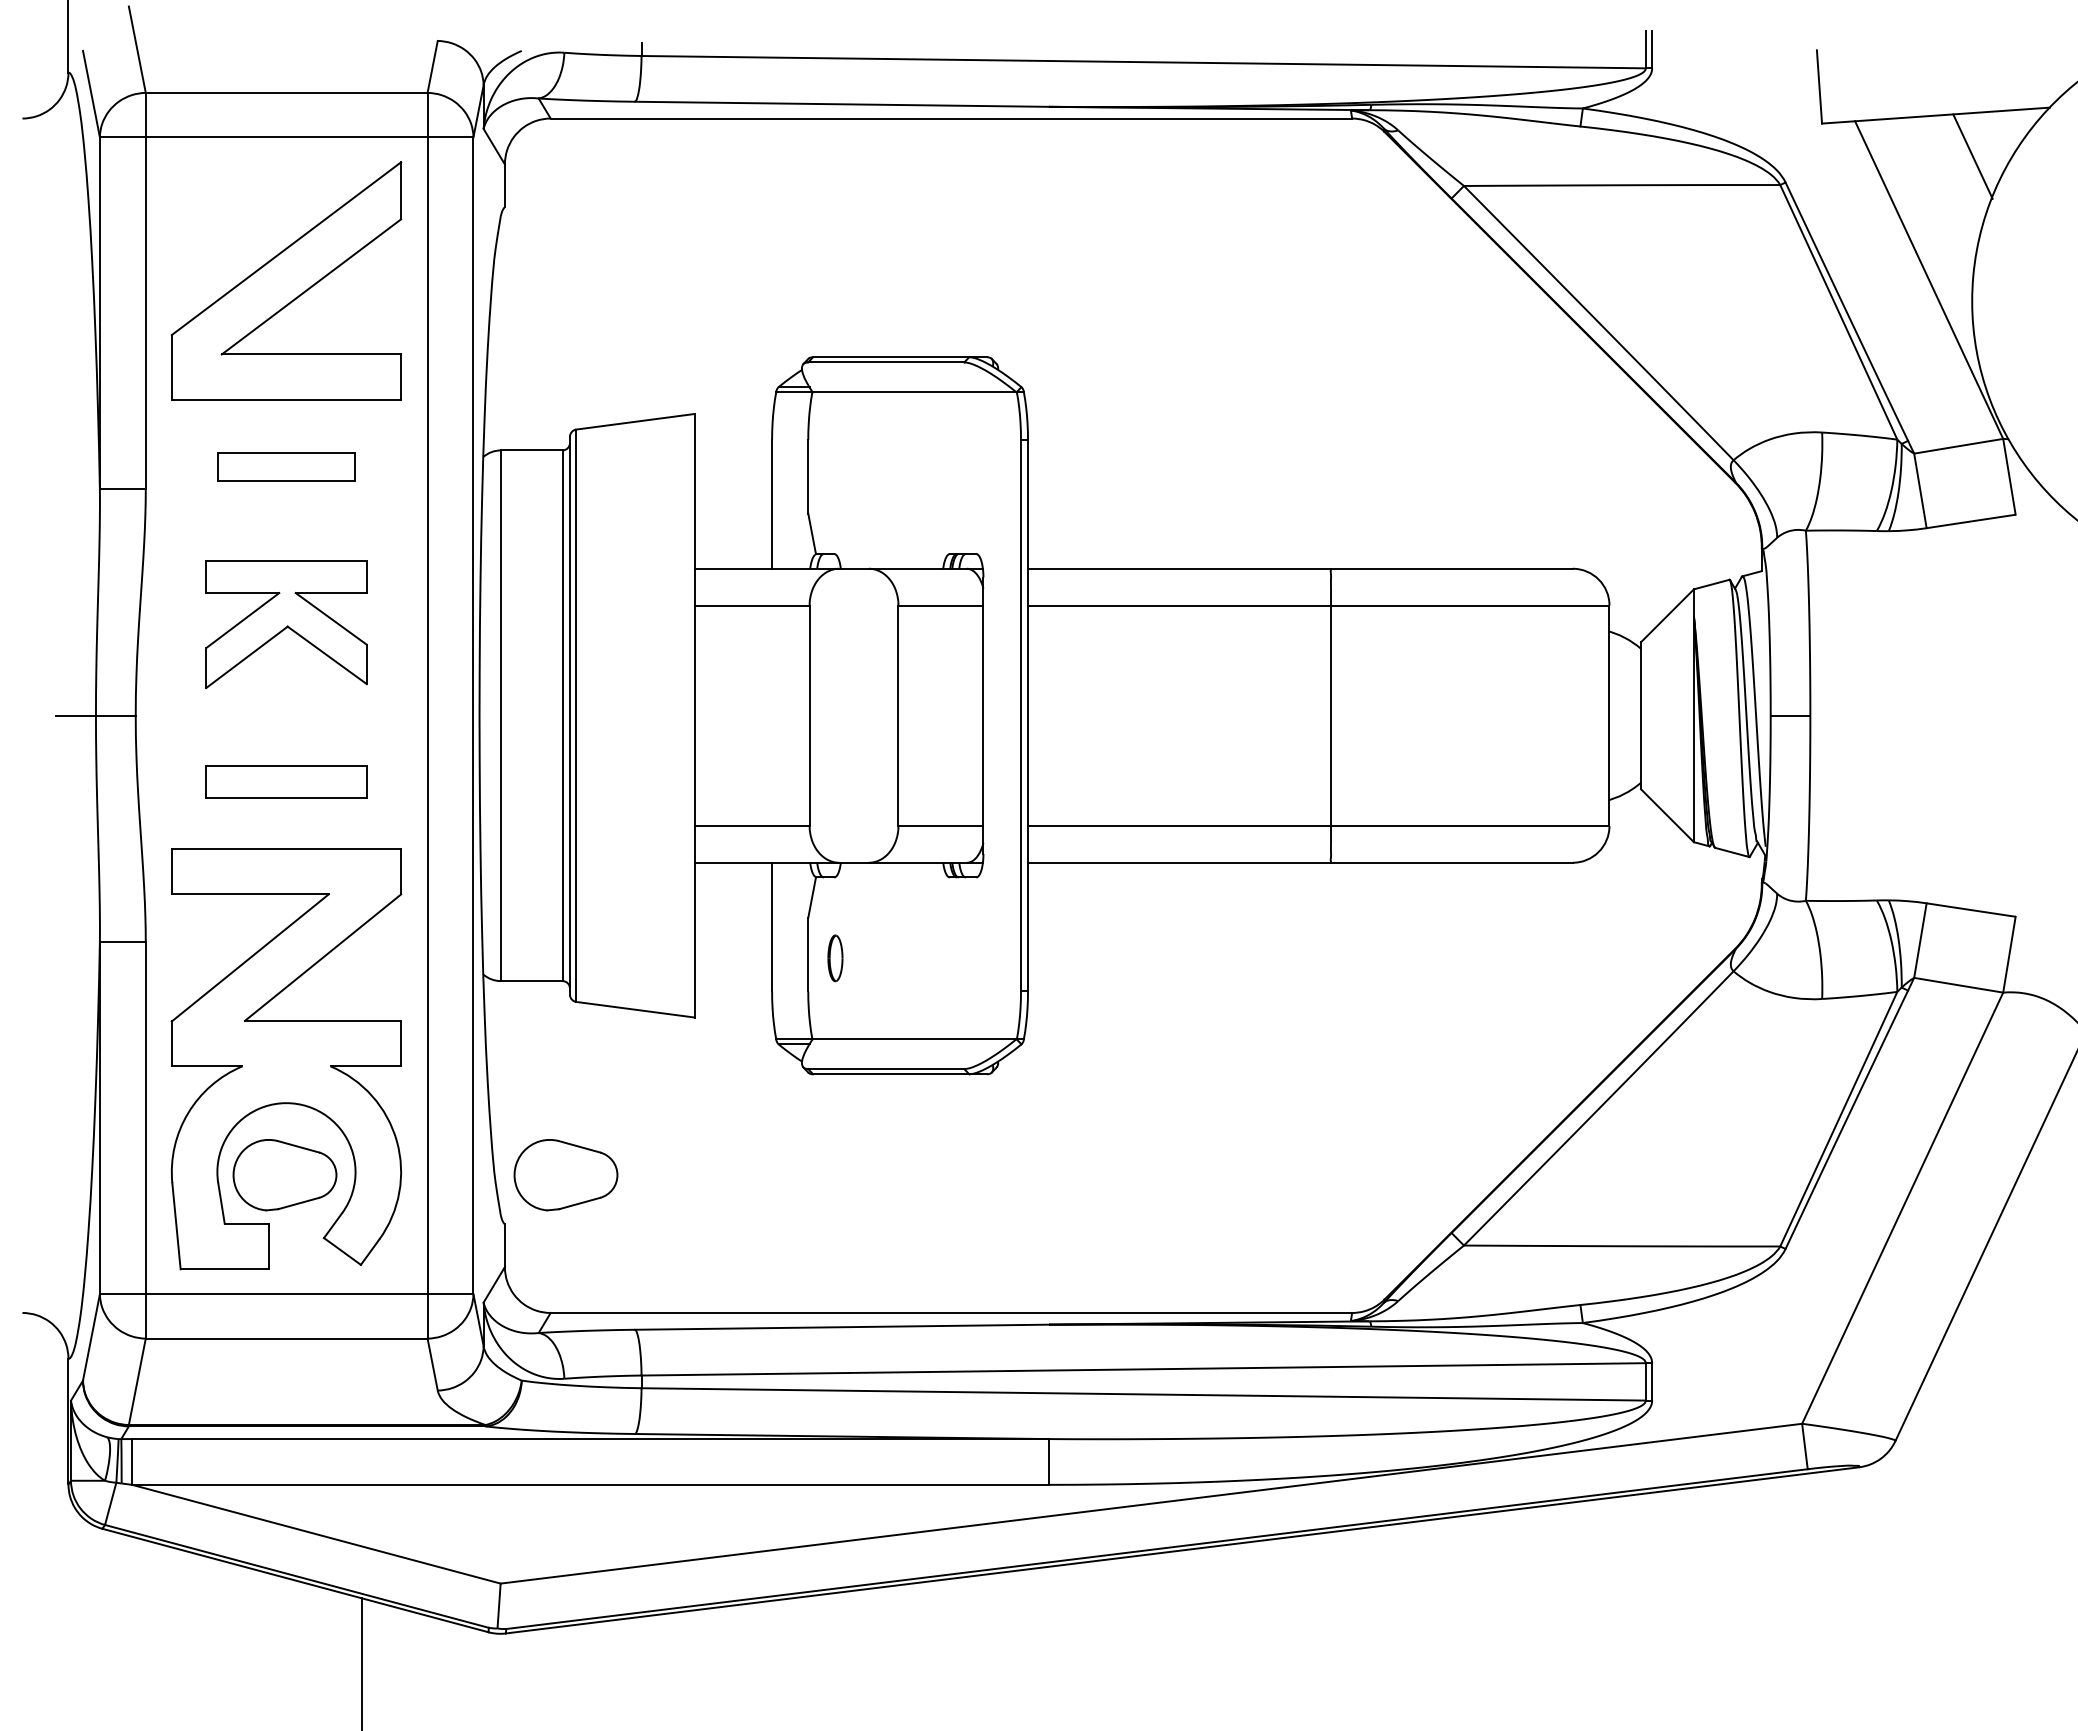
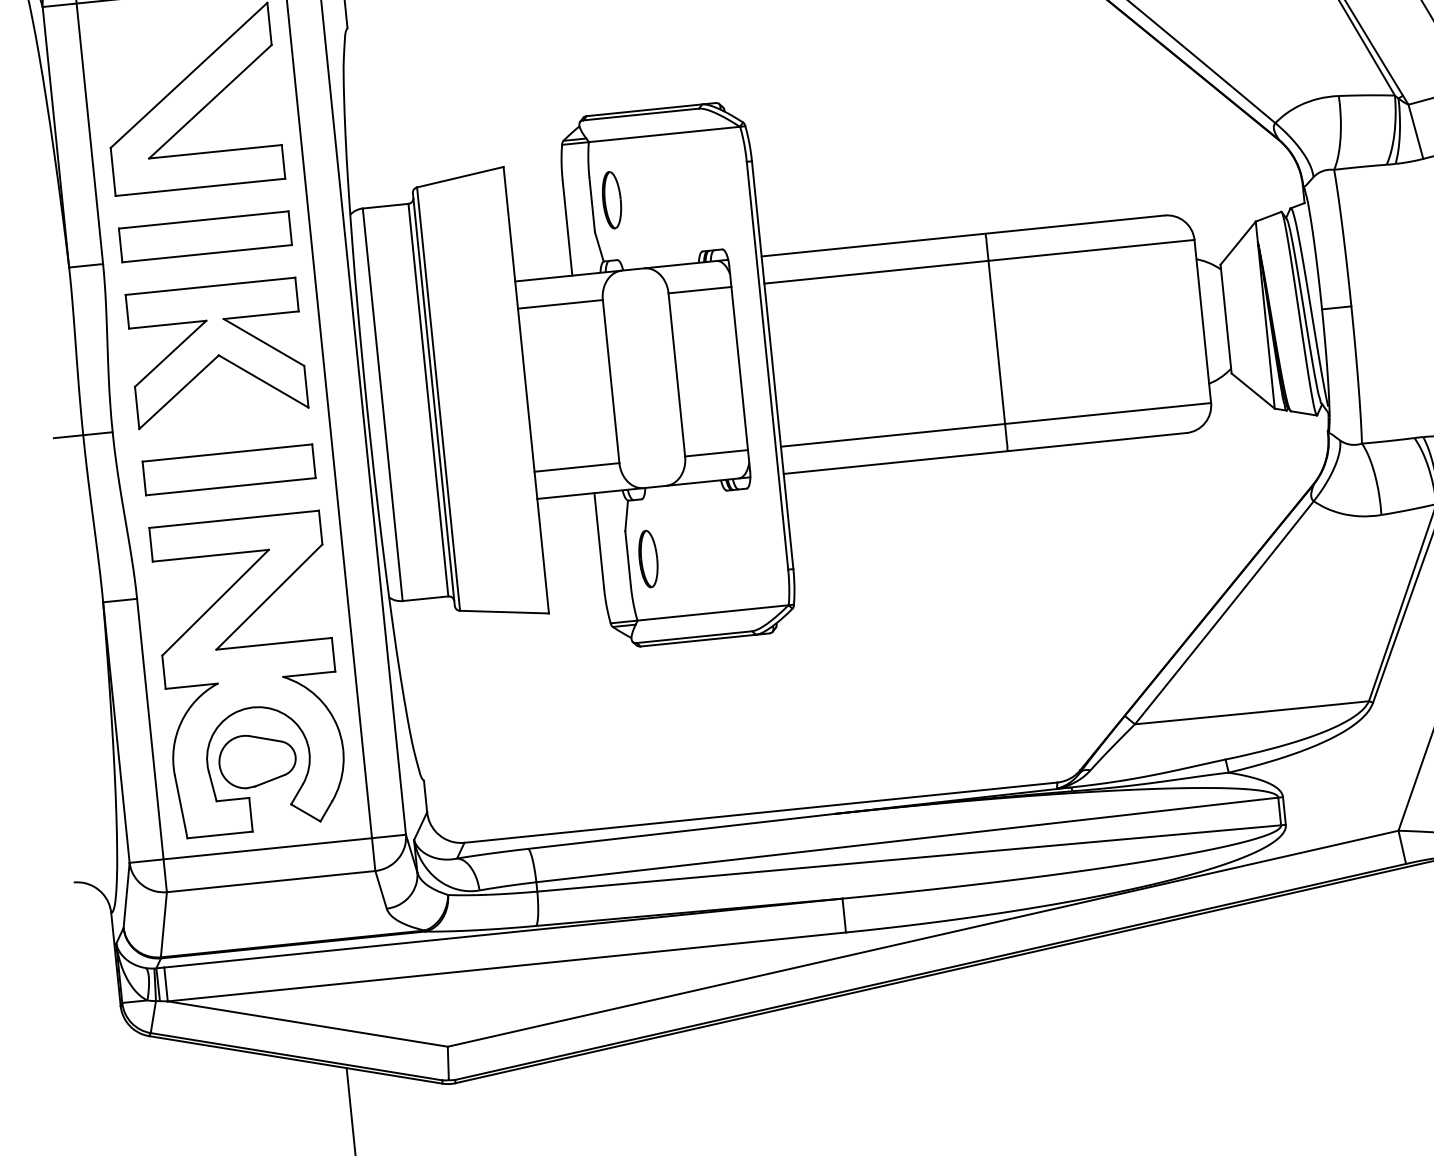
part: (286, 466) -> (205, 236), size x1.67
part: (835, 473) -> (612, 200), added
part: (286, 624) -> (217, 353), size x1.43
part: (286, 781) -> (229, 469), size x1.43
part: (835, 958) -> (648, 559), size x1.67
part: (565, 1175) -> (465, 740), removed

